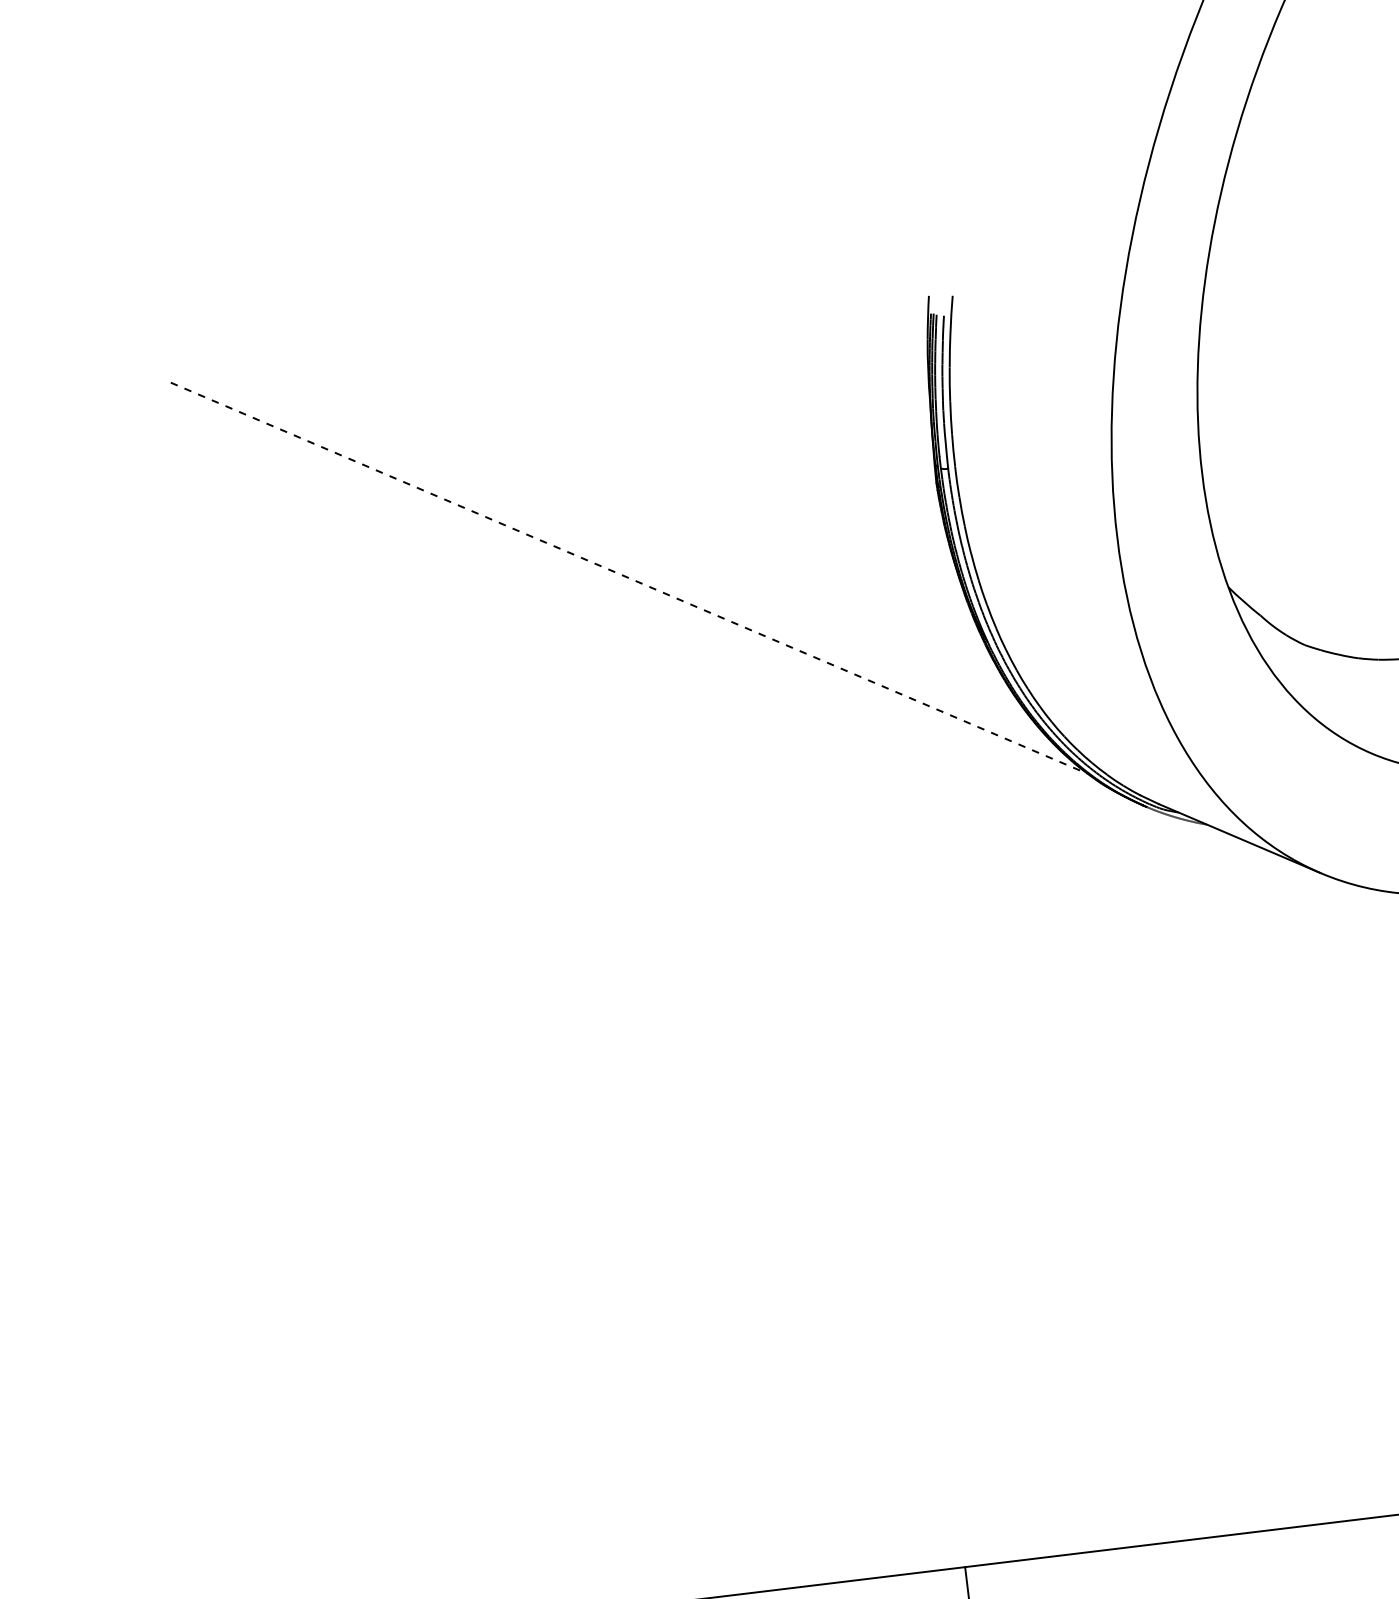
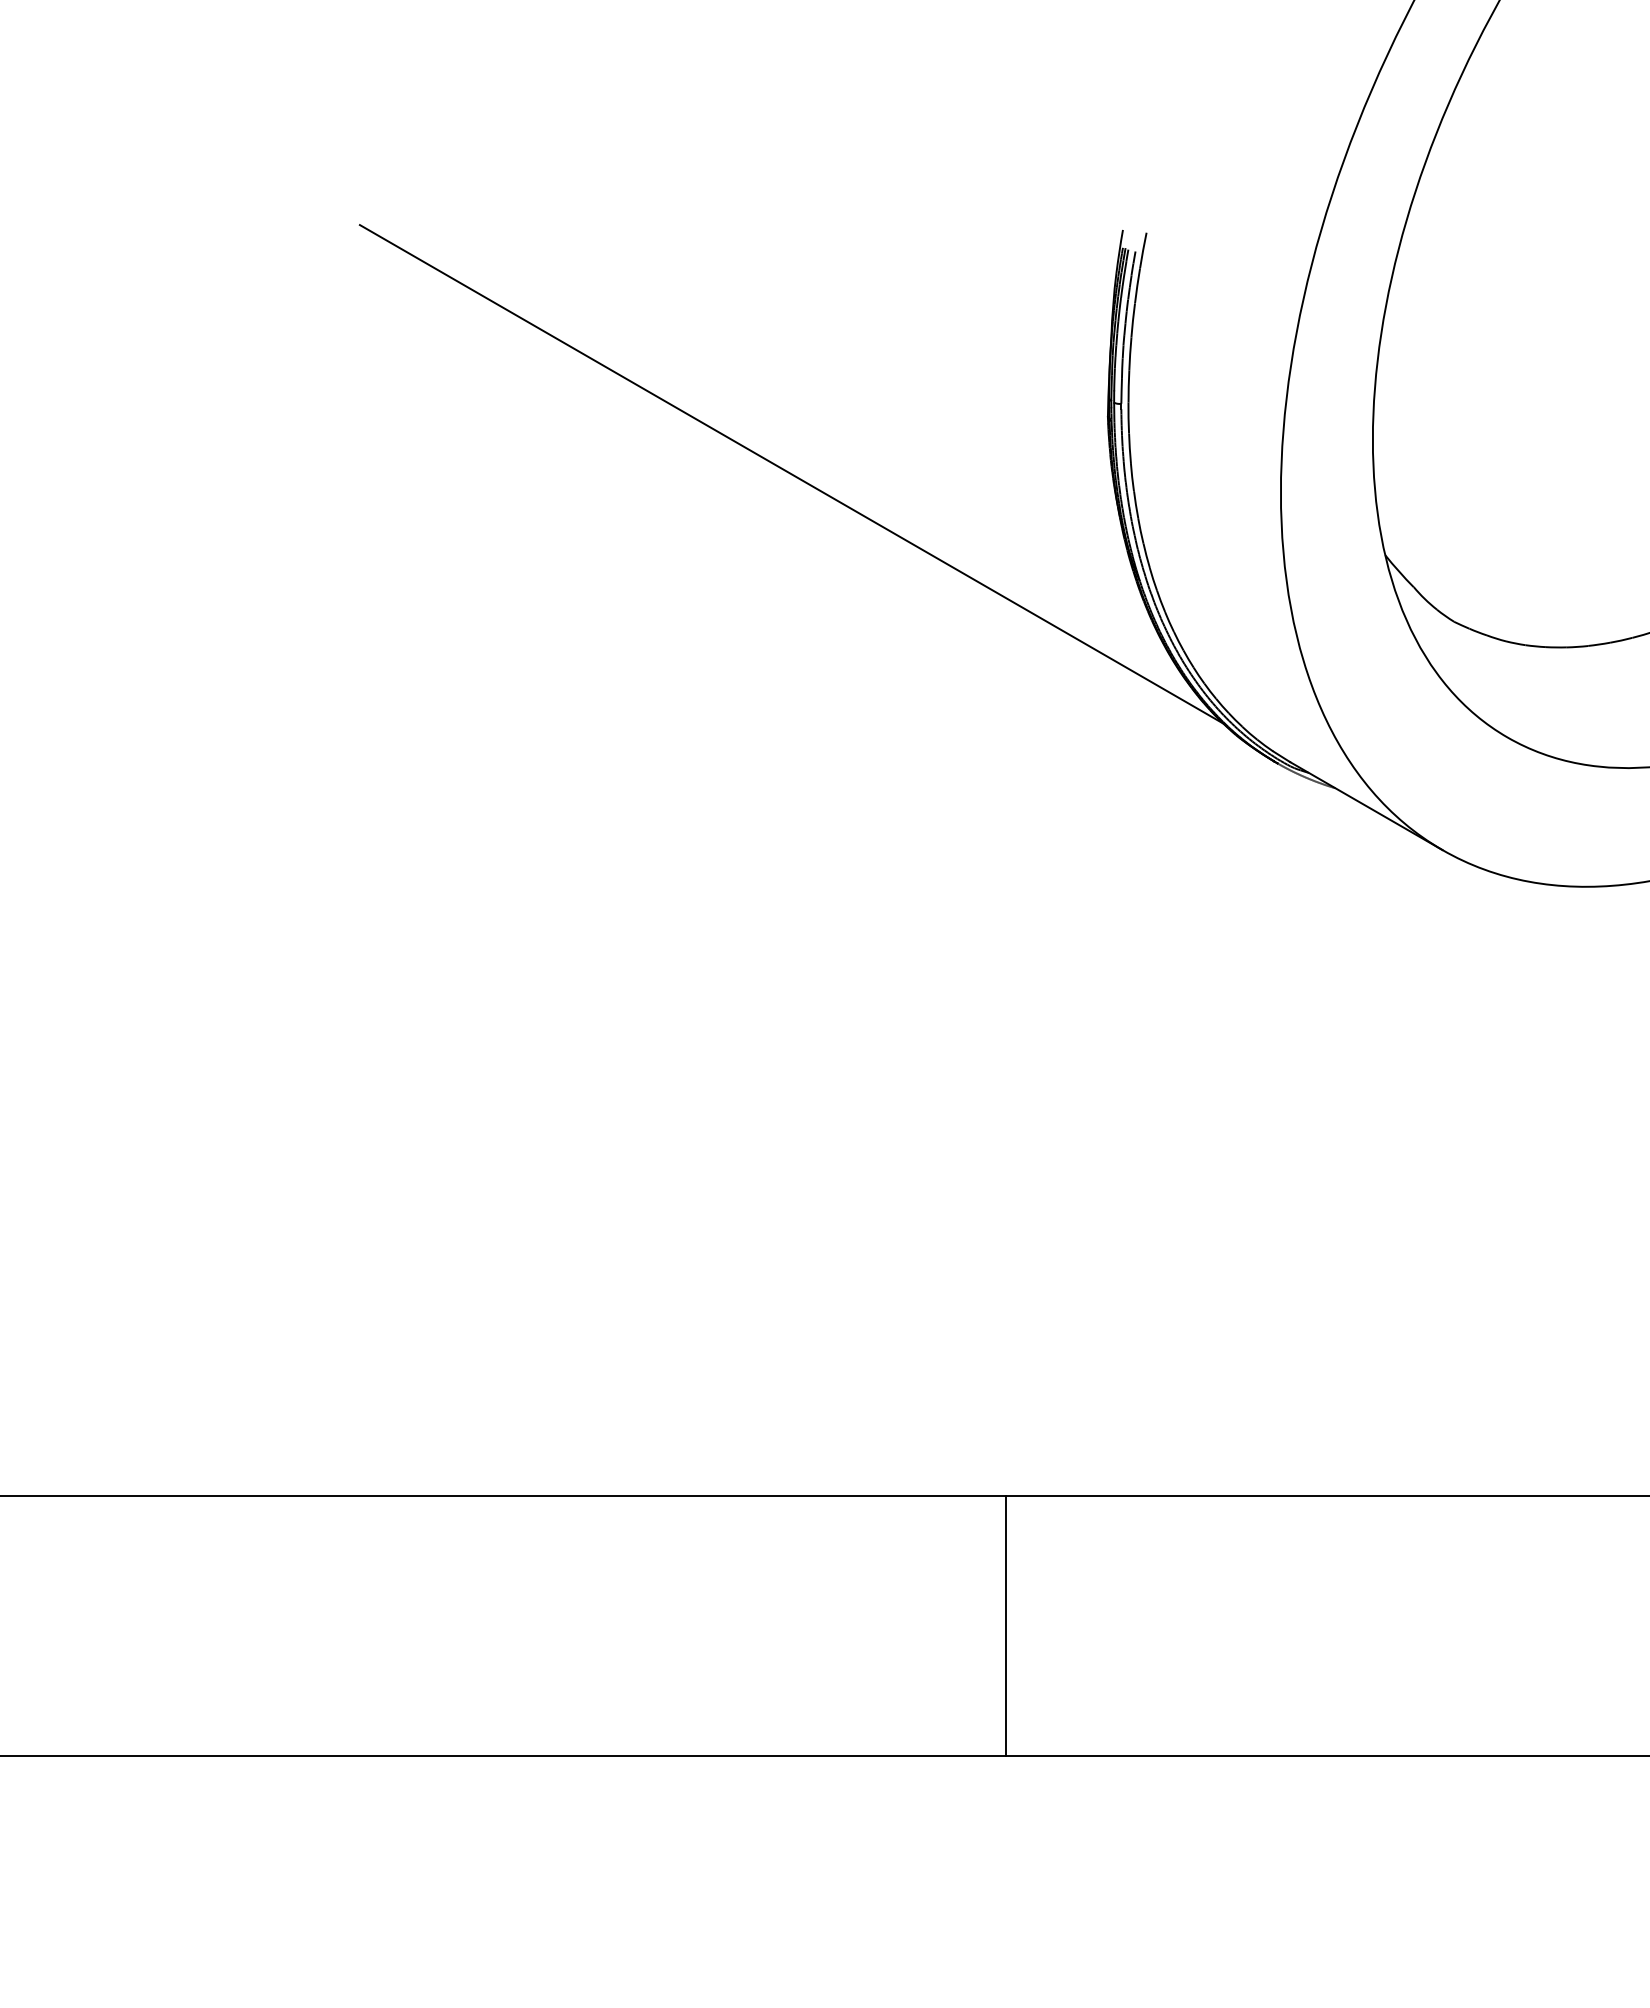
line: (630, 578) -> (792, 474), dashed -> solid

